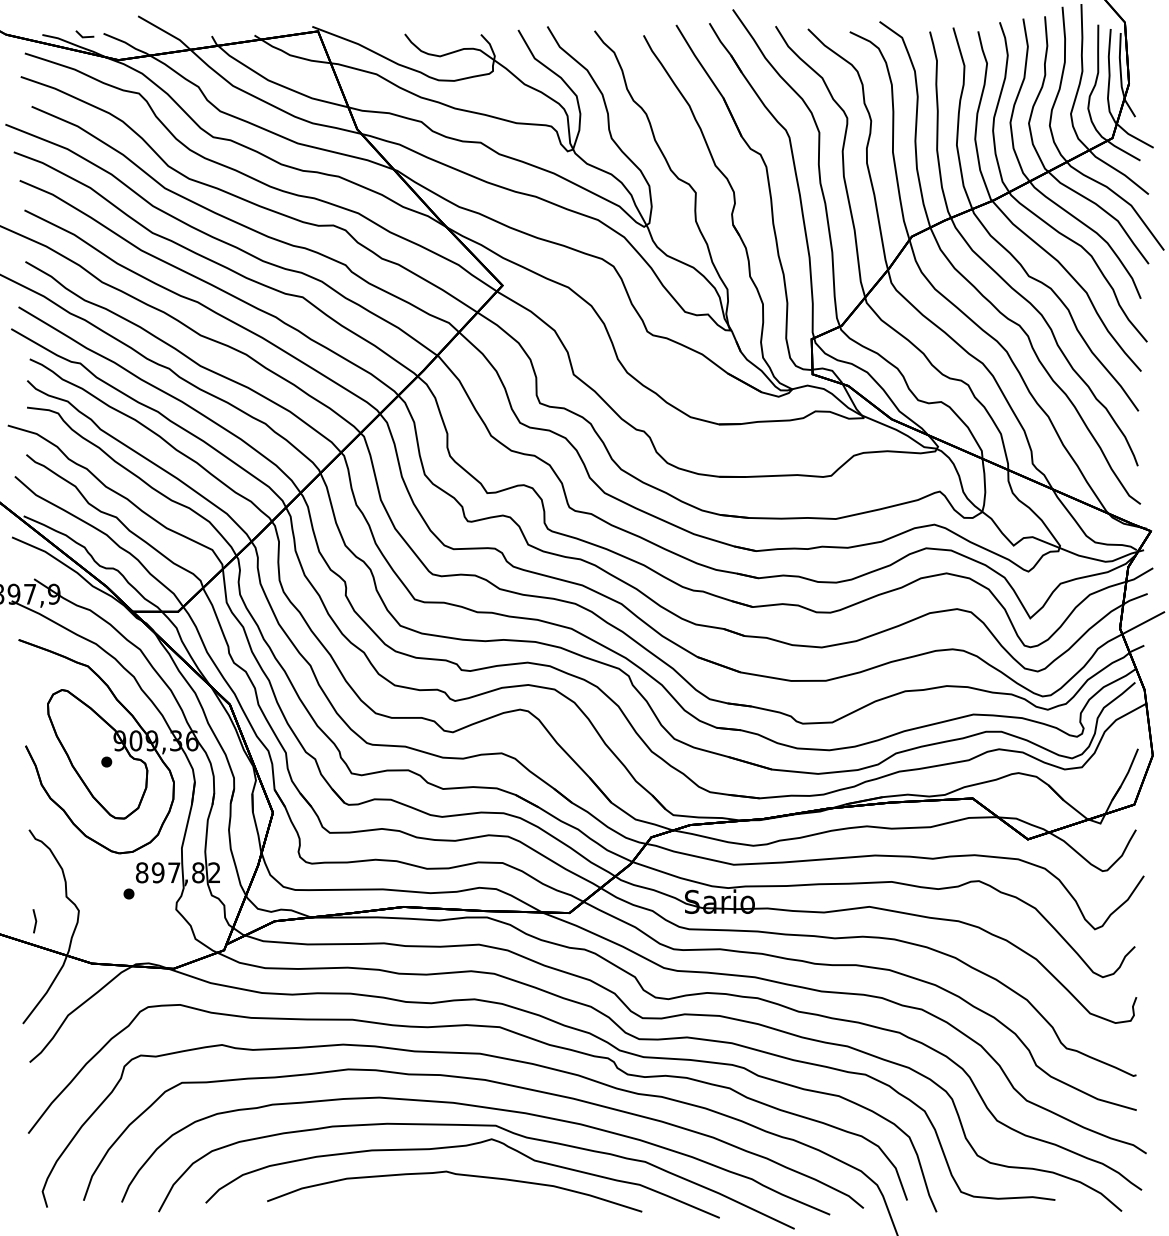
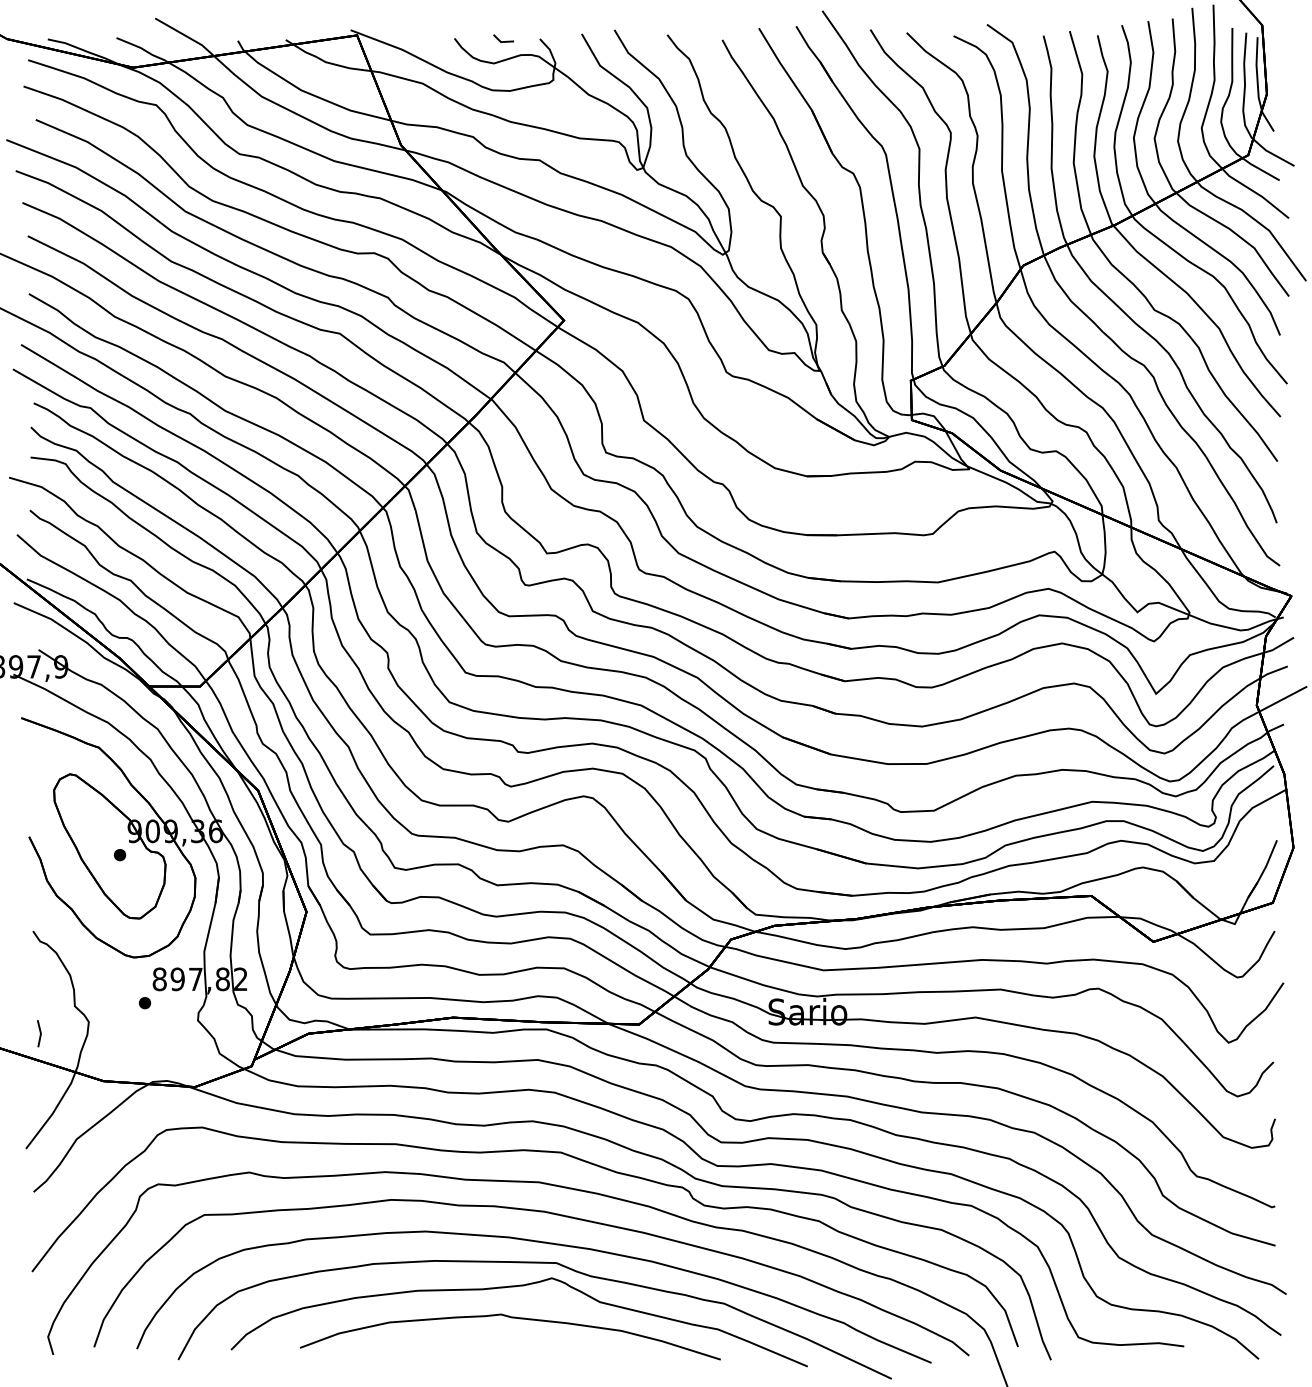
line: (84, 36) -> (503, 41), moved

